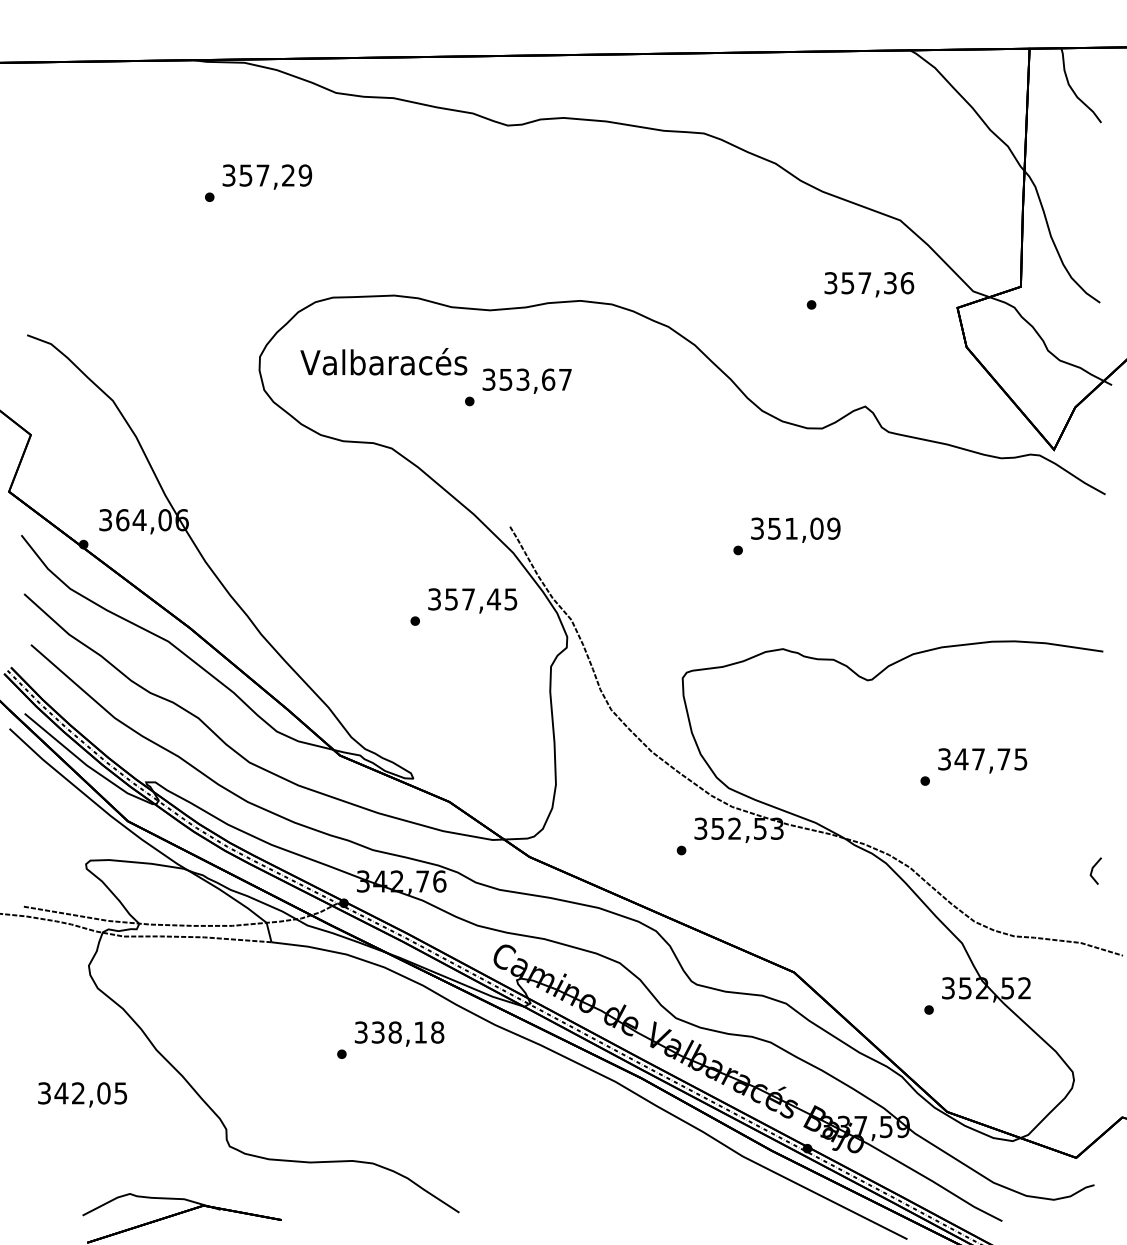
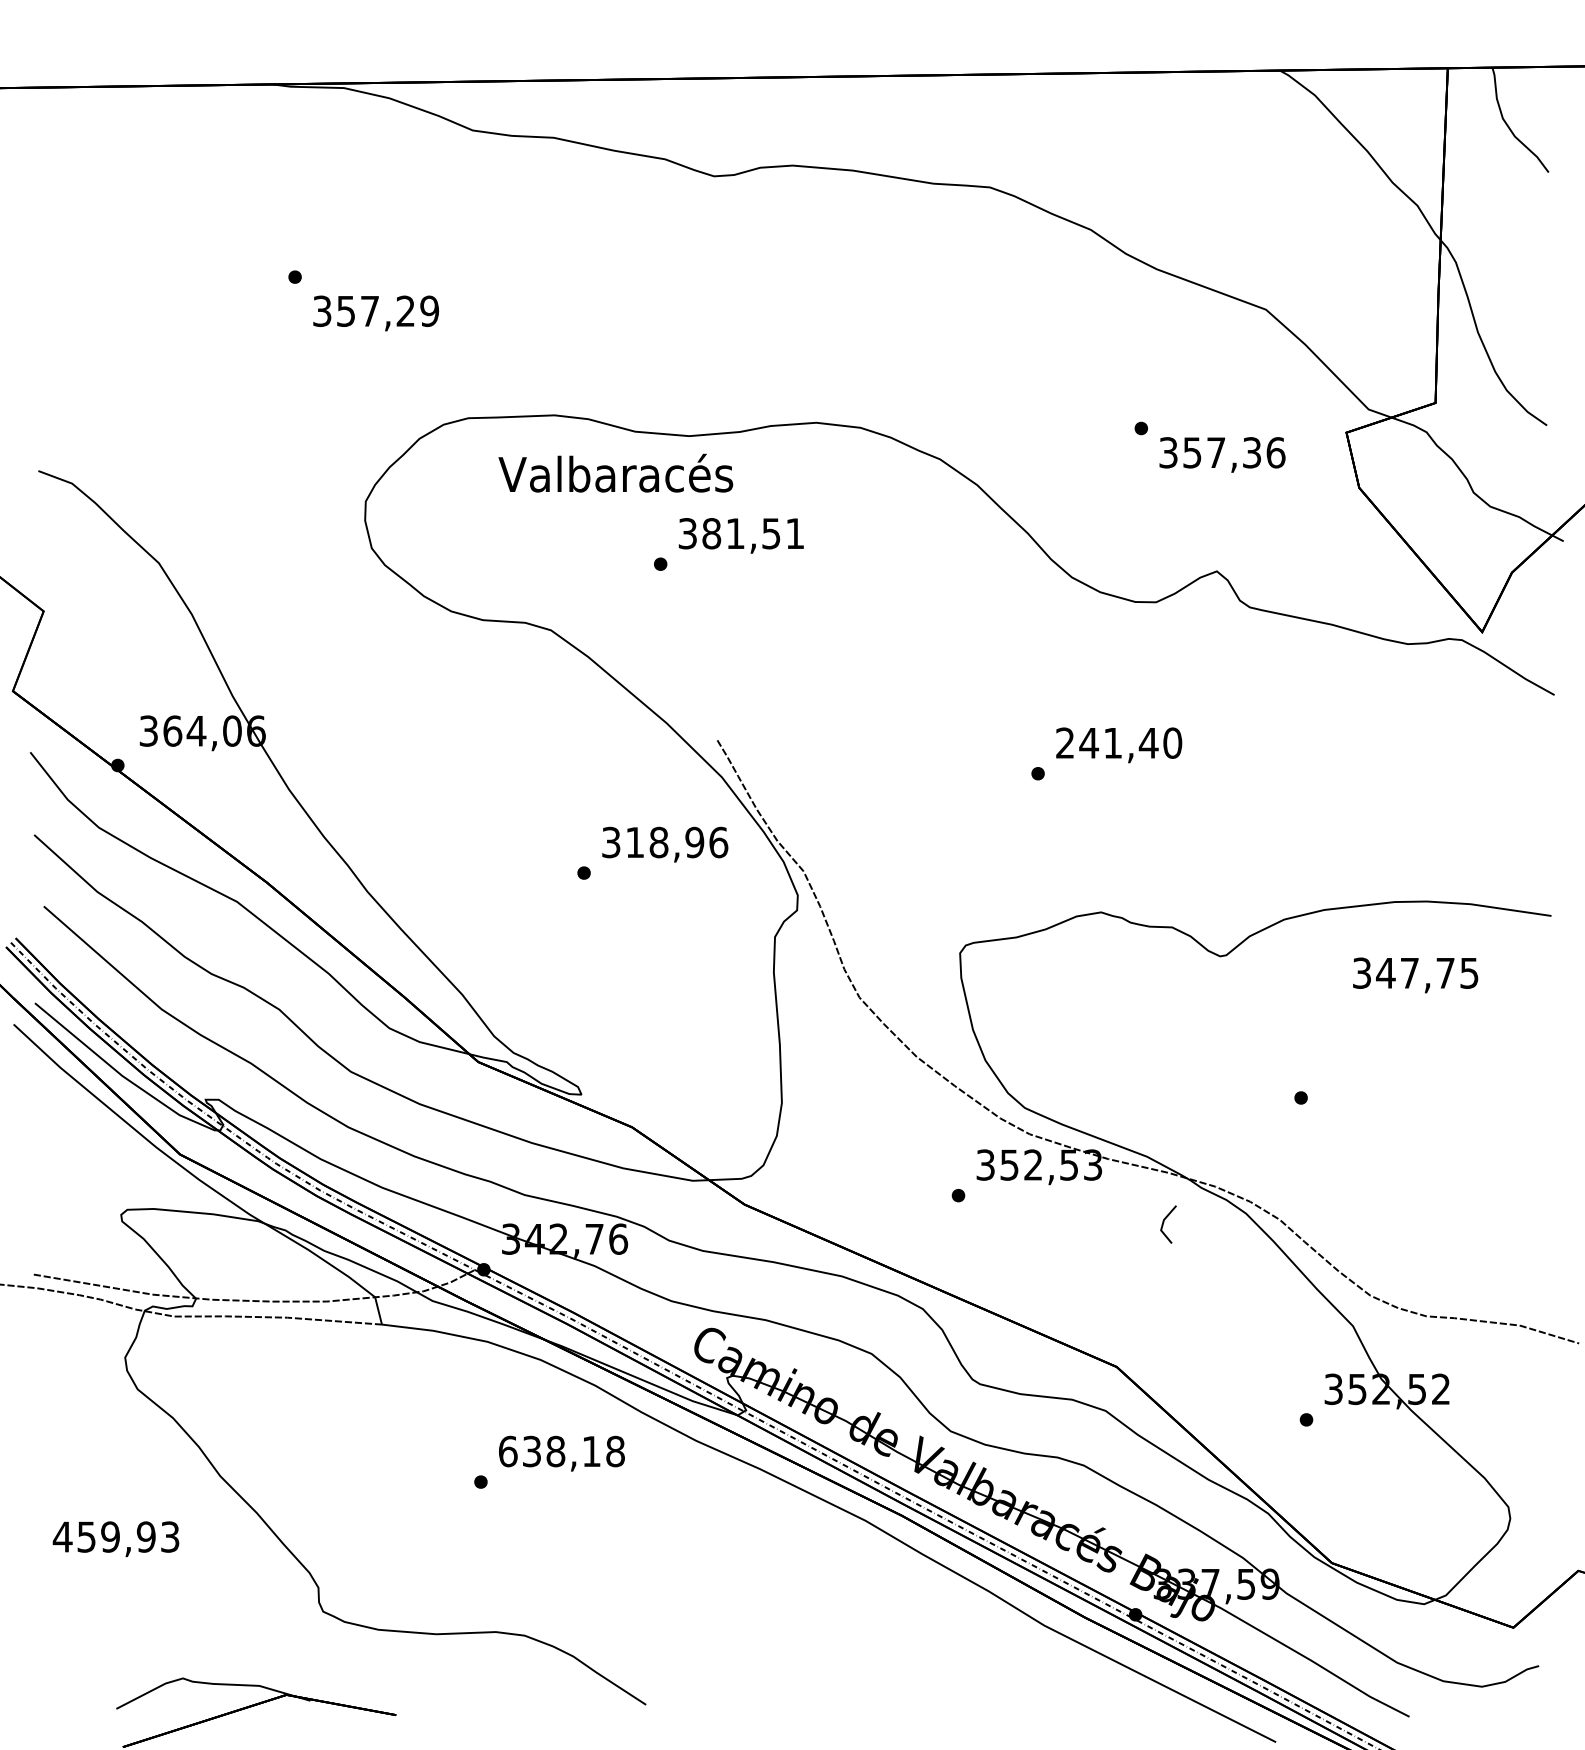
text: (267, 176) -> (376, 312), moved
text: (869, 284) -> (1222, 454), moved
text: (383, 361) -> (615, 472), moved
text: (535, 379) -> (753, 533), 353,67 -> 381,51
text: (795, 528) -> (1118, 742), 351,09 -> 241,40
text: (481, 599) -> (677, 842), 357,45 -> 318,96
text: (982, 760) -> (1415, 974), moved
line: (1093, 869) -> (1165, 1222), moved
text: (361, 1032) -> (508, 1451), 338,18 -> 638,18
text: (82, 1093) -> (116, 1537), 342,05 -> 459,93

